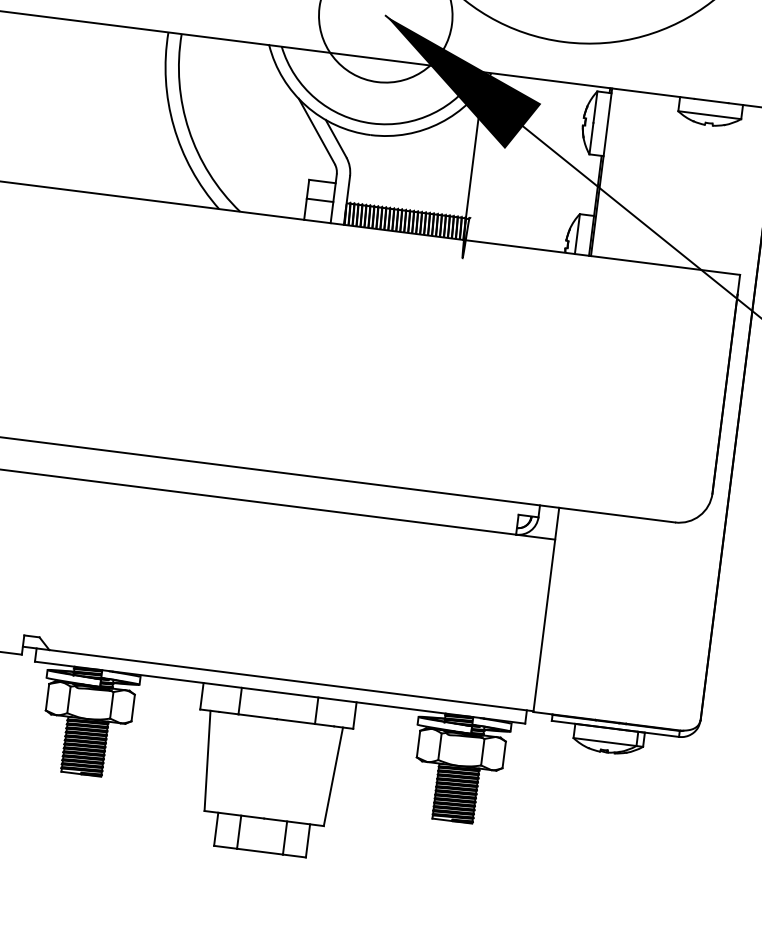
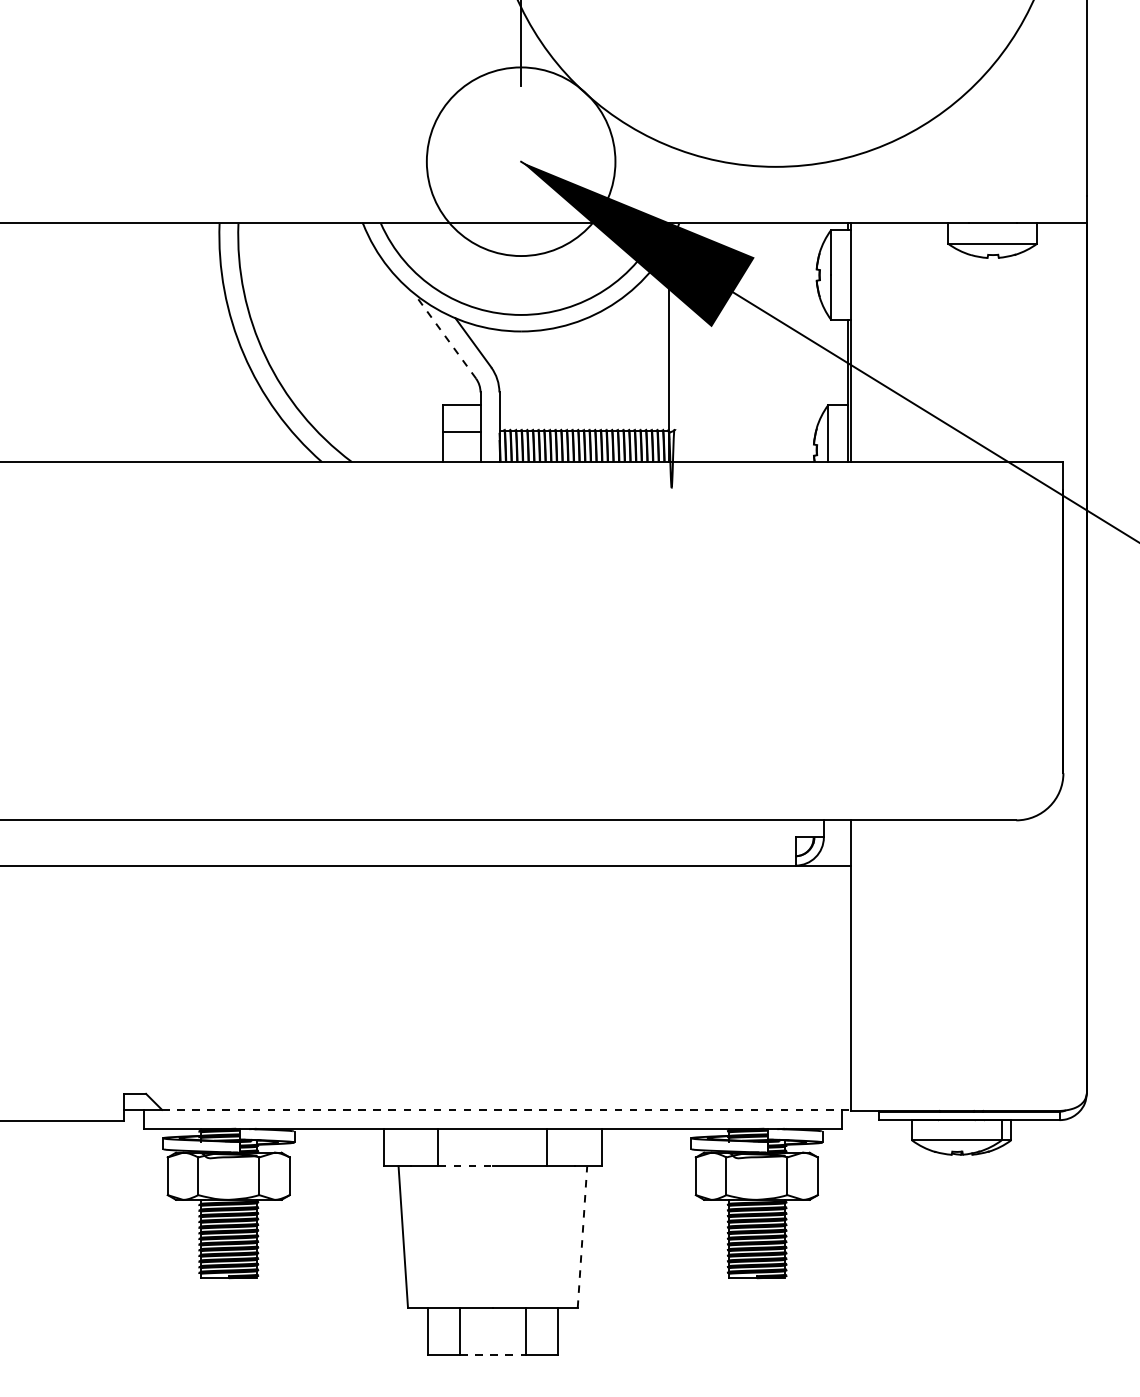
line: (317, 131) -> (445, 335), solid -> dashed
line: (291, 680) -> (506, 1109), solid -> dashed
line: (258, 716) -> (466, 1166), solid -> dashed
line: (333, 777) -> (582, 1237), solid -> dashed
line: (259, 851) -> (492, 1355), solid -> dashed

